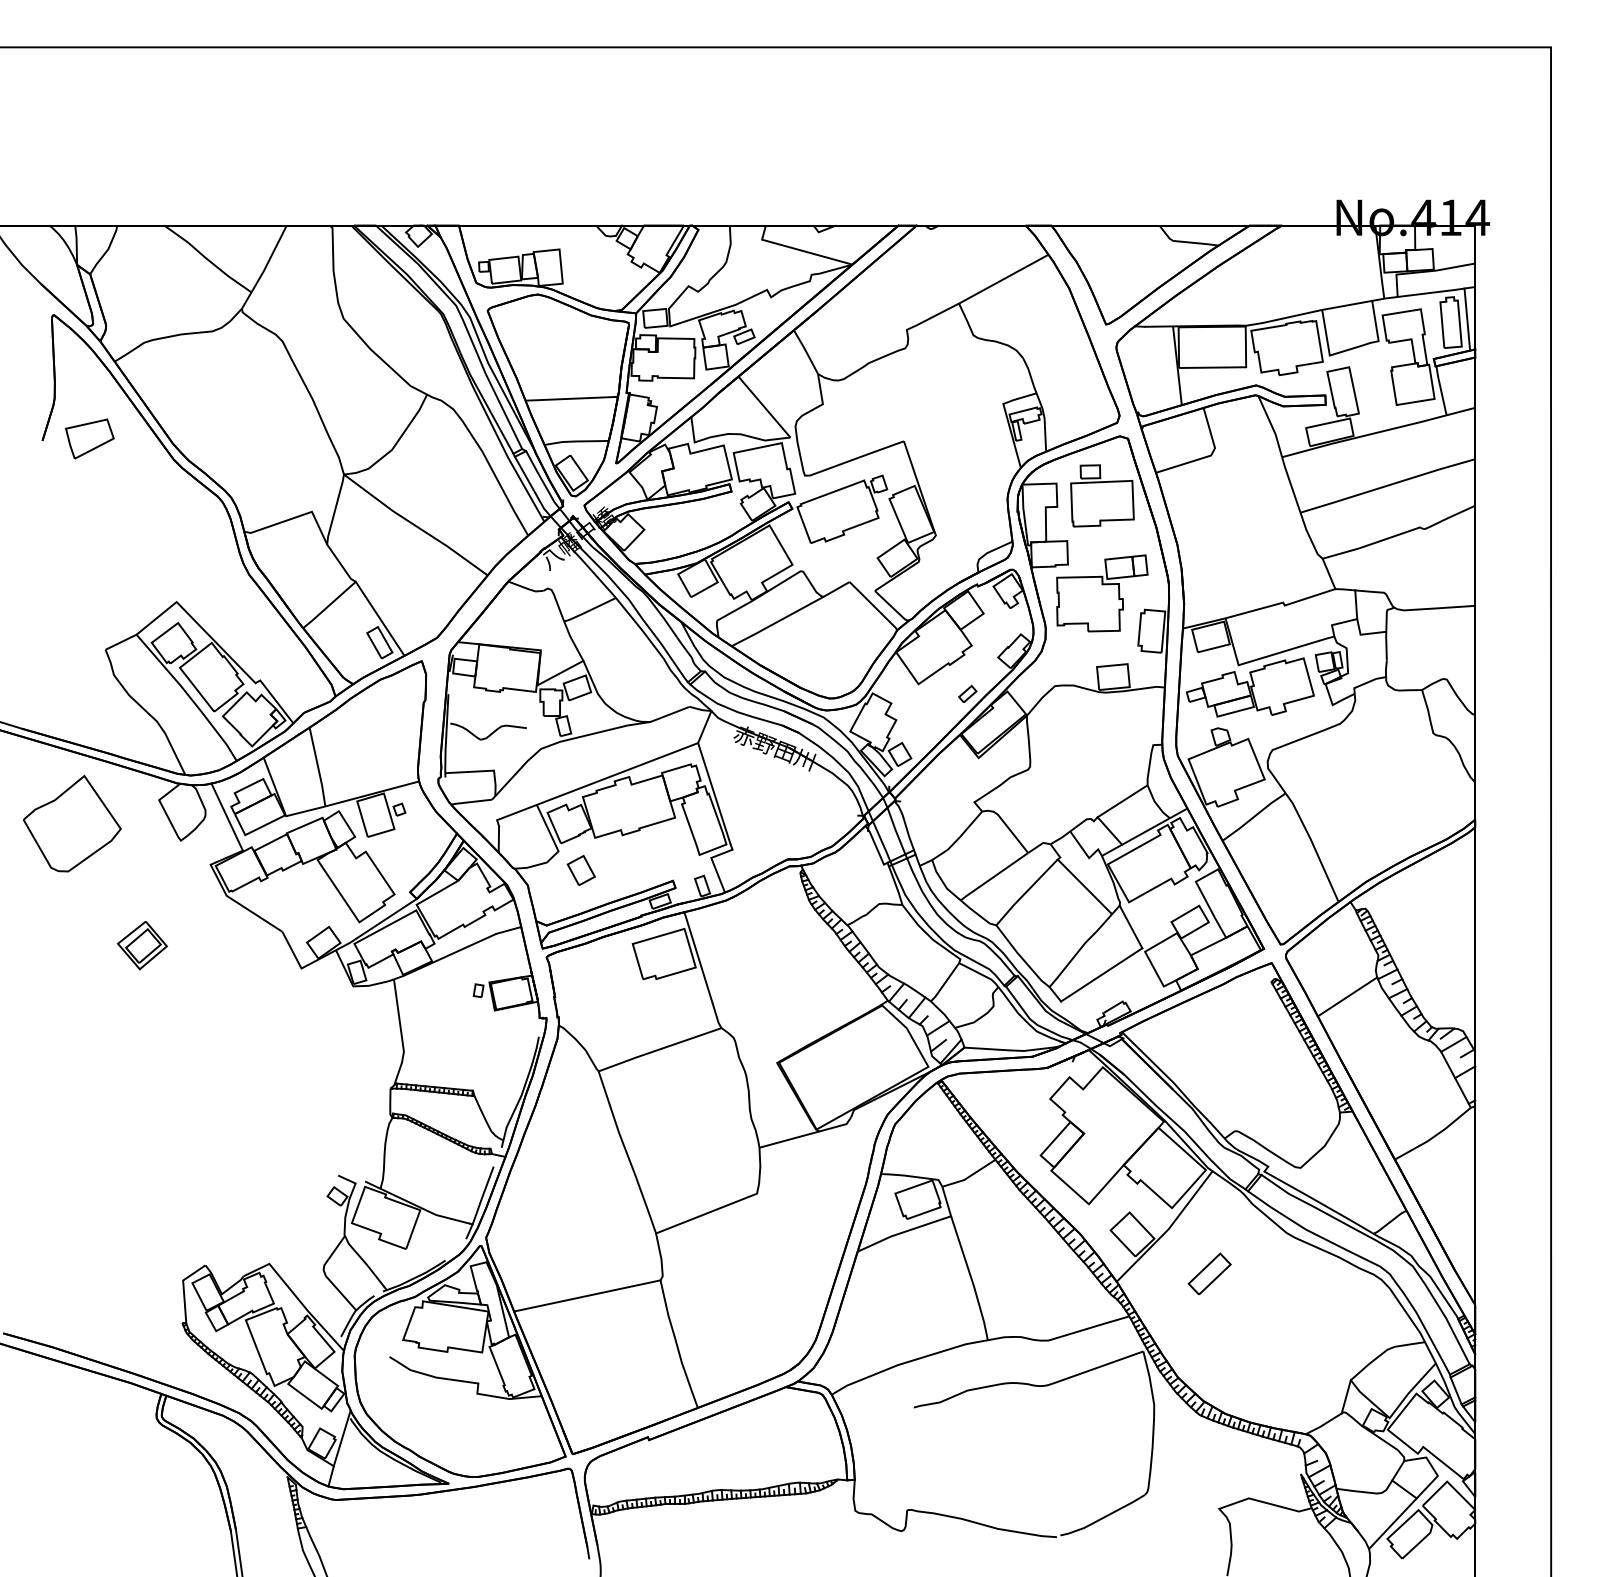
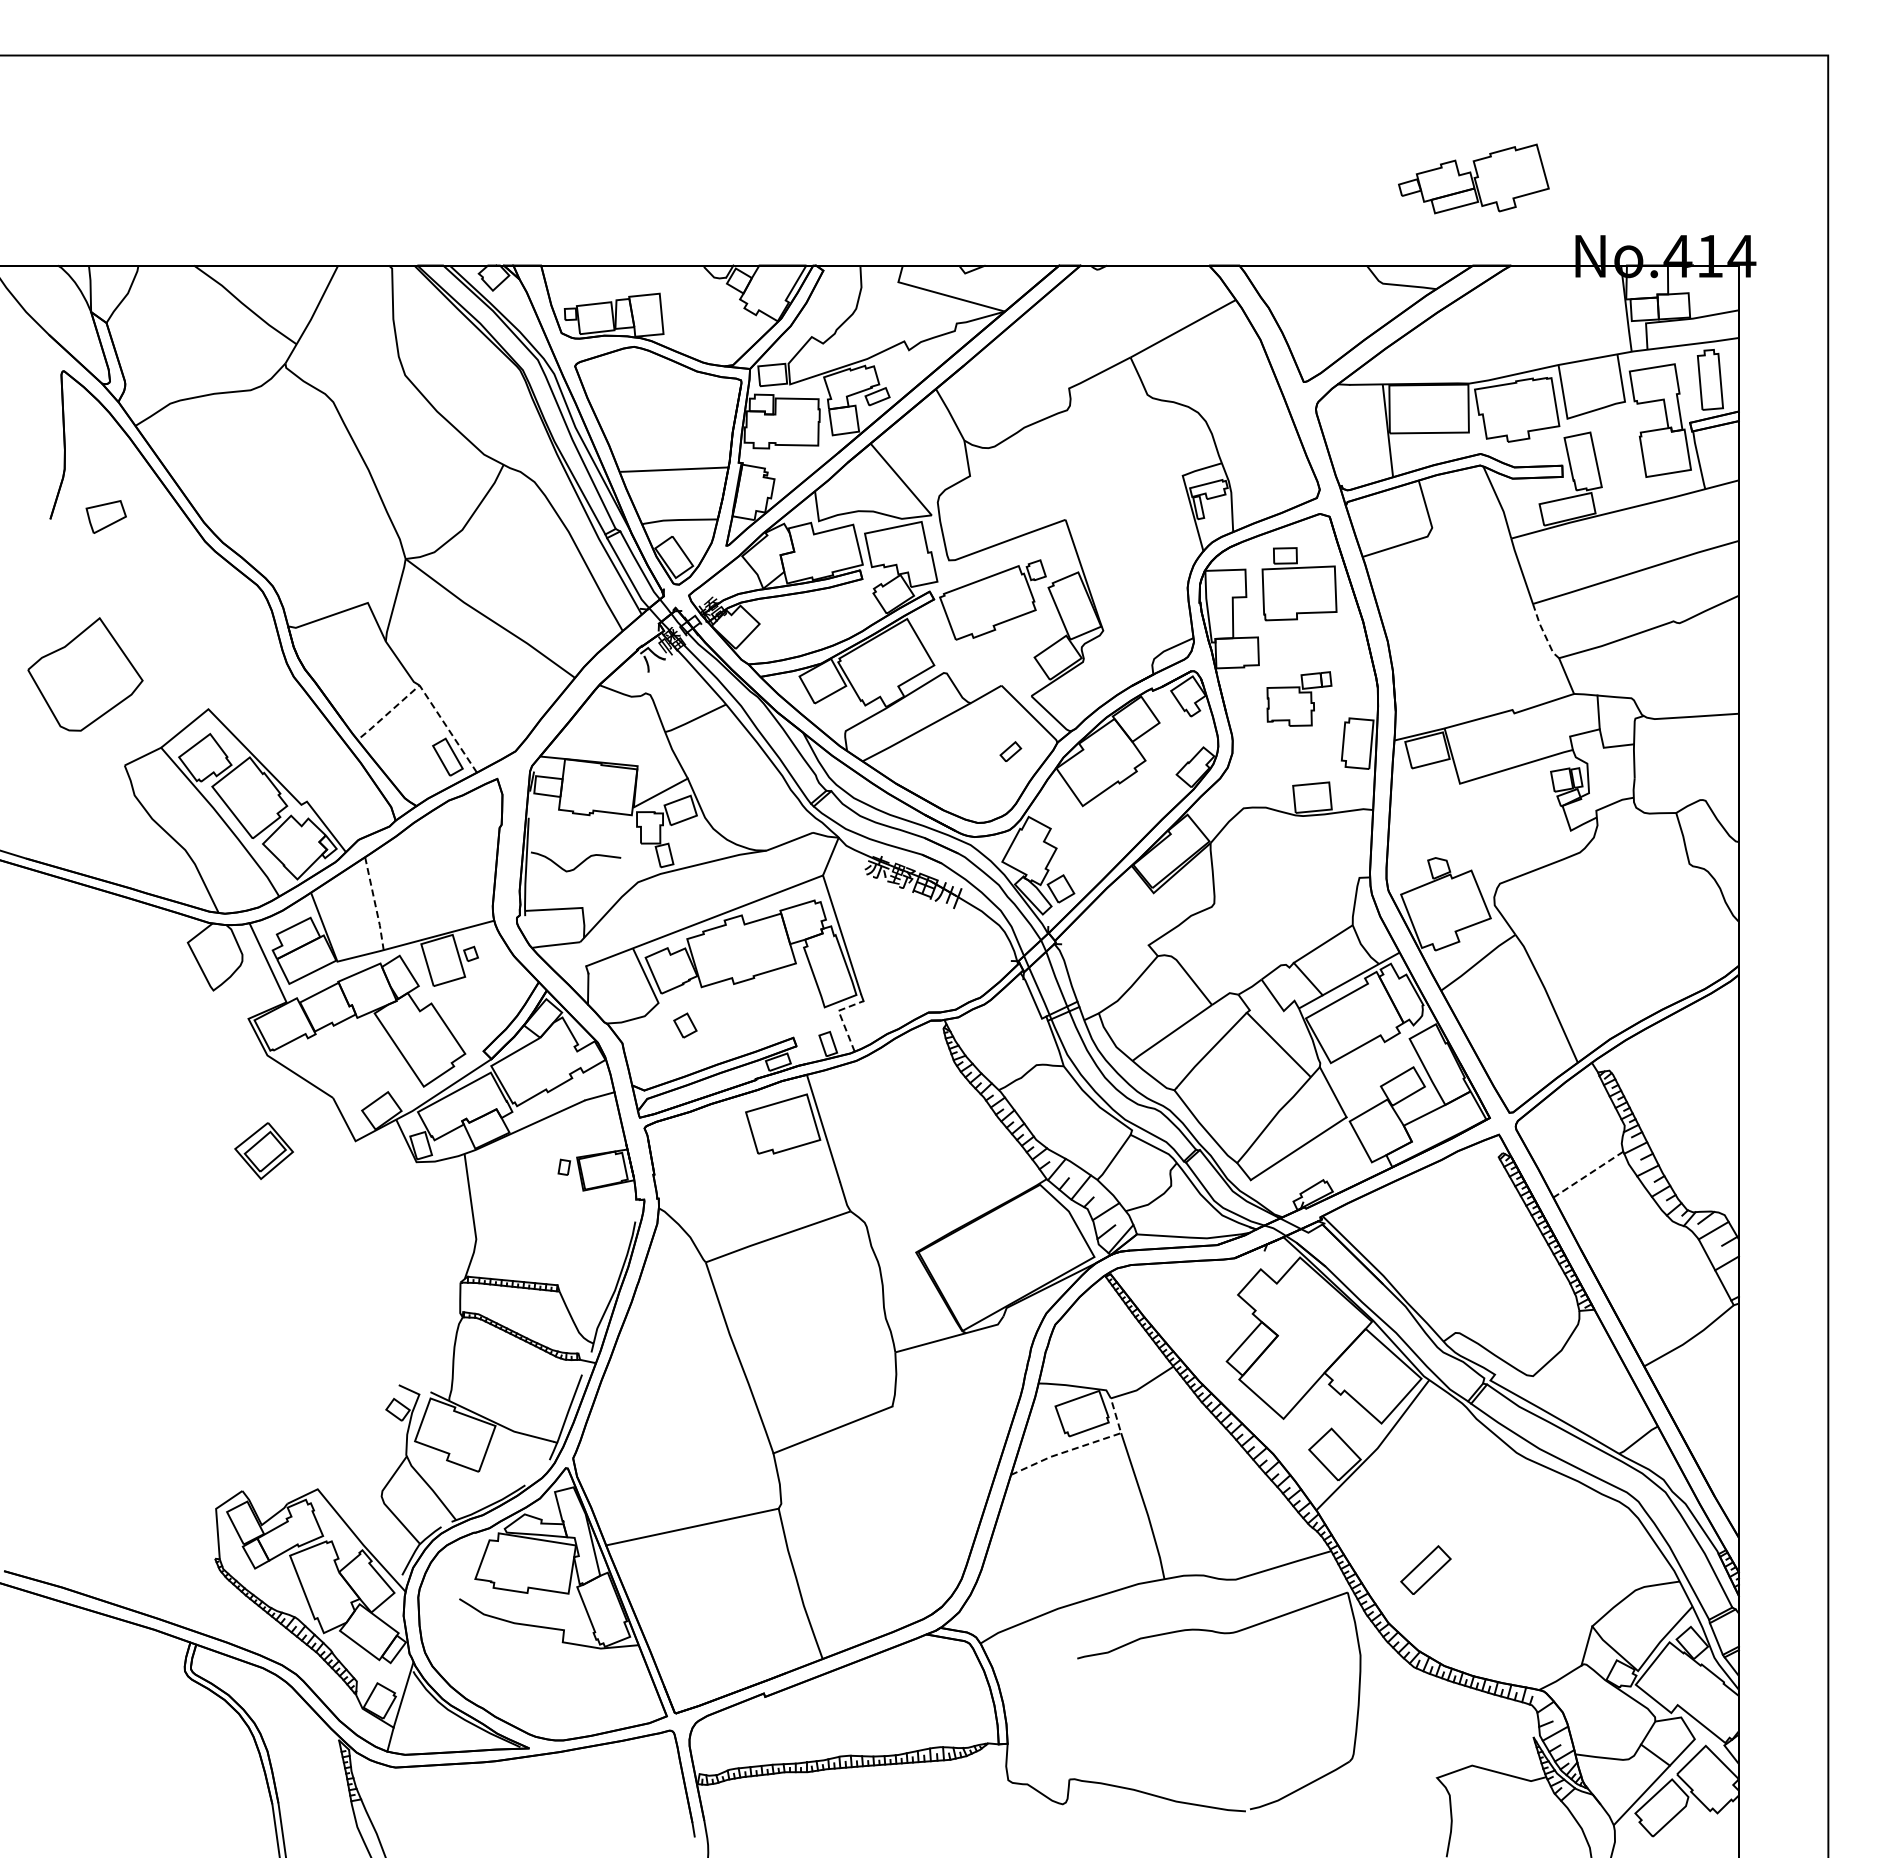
line: (1467, 318) -> (1729, 375), removed
part: (90, 438) -> (106, 516), size x0.7
line: (1309, 537) -> (1543, 633), solid -> dashed
line: (359, 587) -> (424, 692), solid -> dashed
part: (1102, 592) -> (1299, 698), size x0.6
part: (1250, 687) -> (1473, 178), moved
part: (967, 693) -> (1010, 751), moved
line: (318, 767) -> (375, 904), solid -> dashed
part: (72, 823) -> (85, 674), moved
line: (713, 864) -> (841, 1018), solid -> dashed
part: (581, 870) -> (685, 1025), size x0.7
part: (141, 945) -> (263, 1150), moved
line: (1347, 996) -> (1588, 1174), solid -> dashed
line: (918, 1227) -> (1082, 1446), solid -> dashed
part: (1209, 1273) -> (1425, 1569), moved

